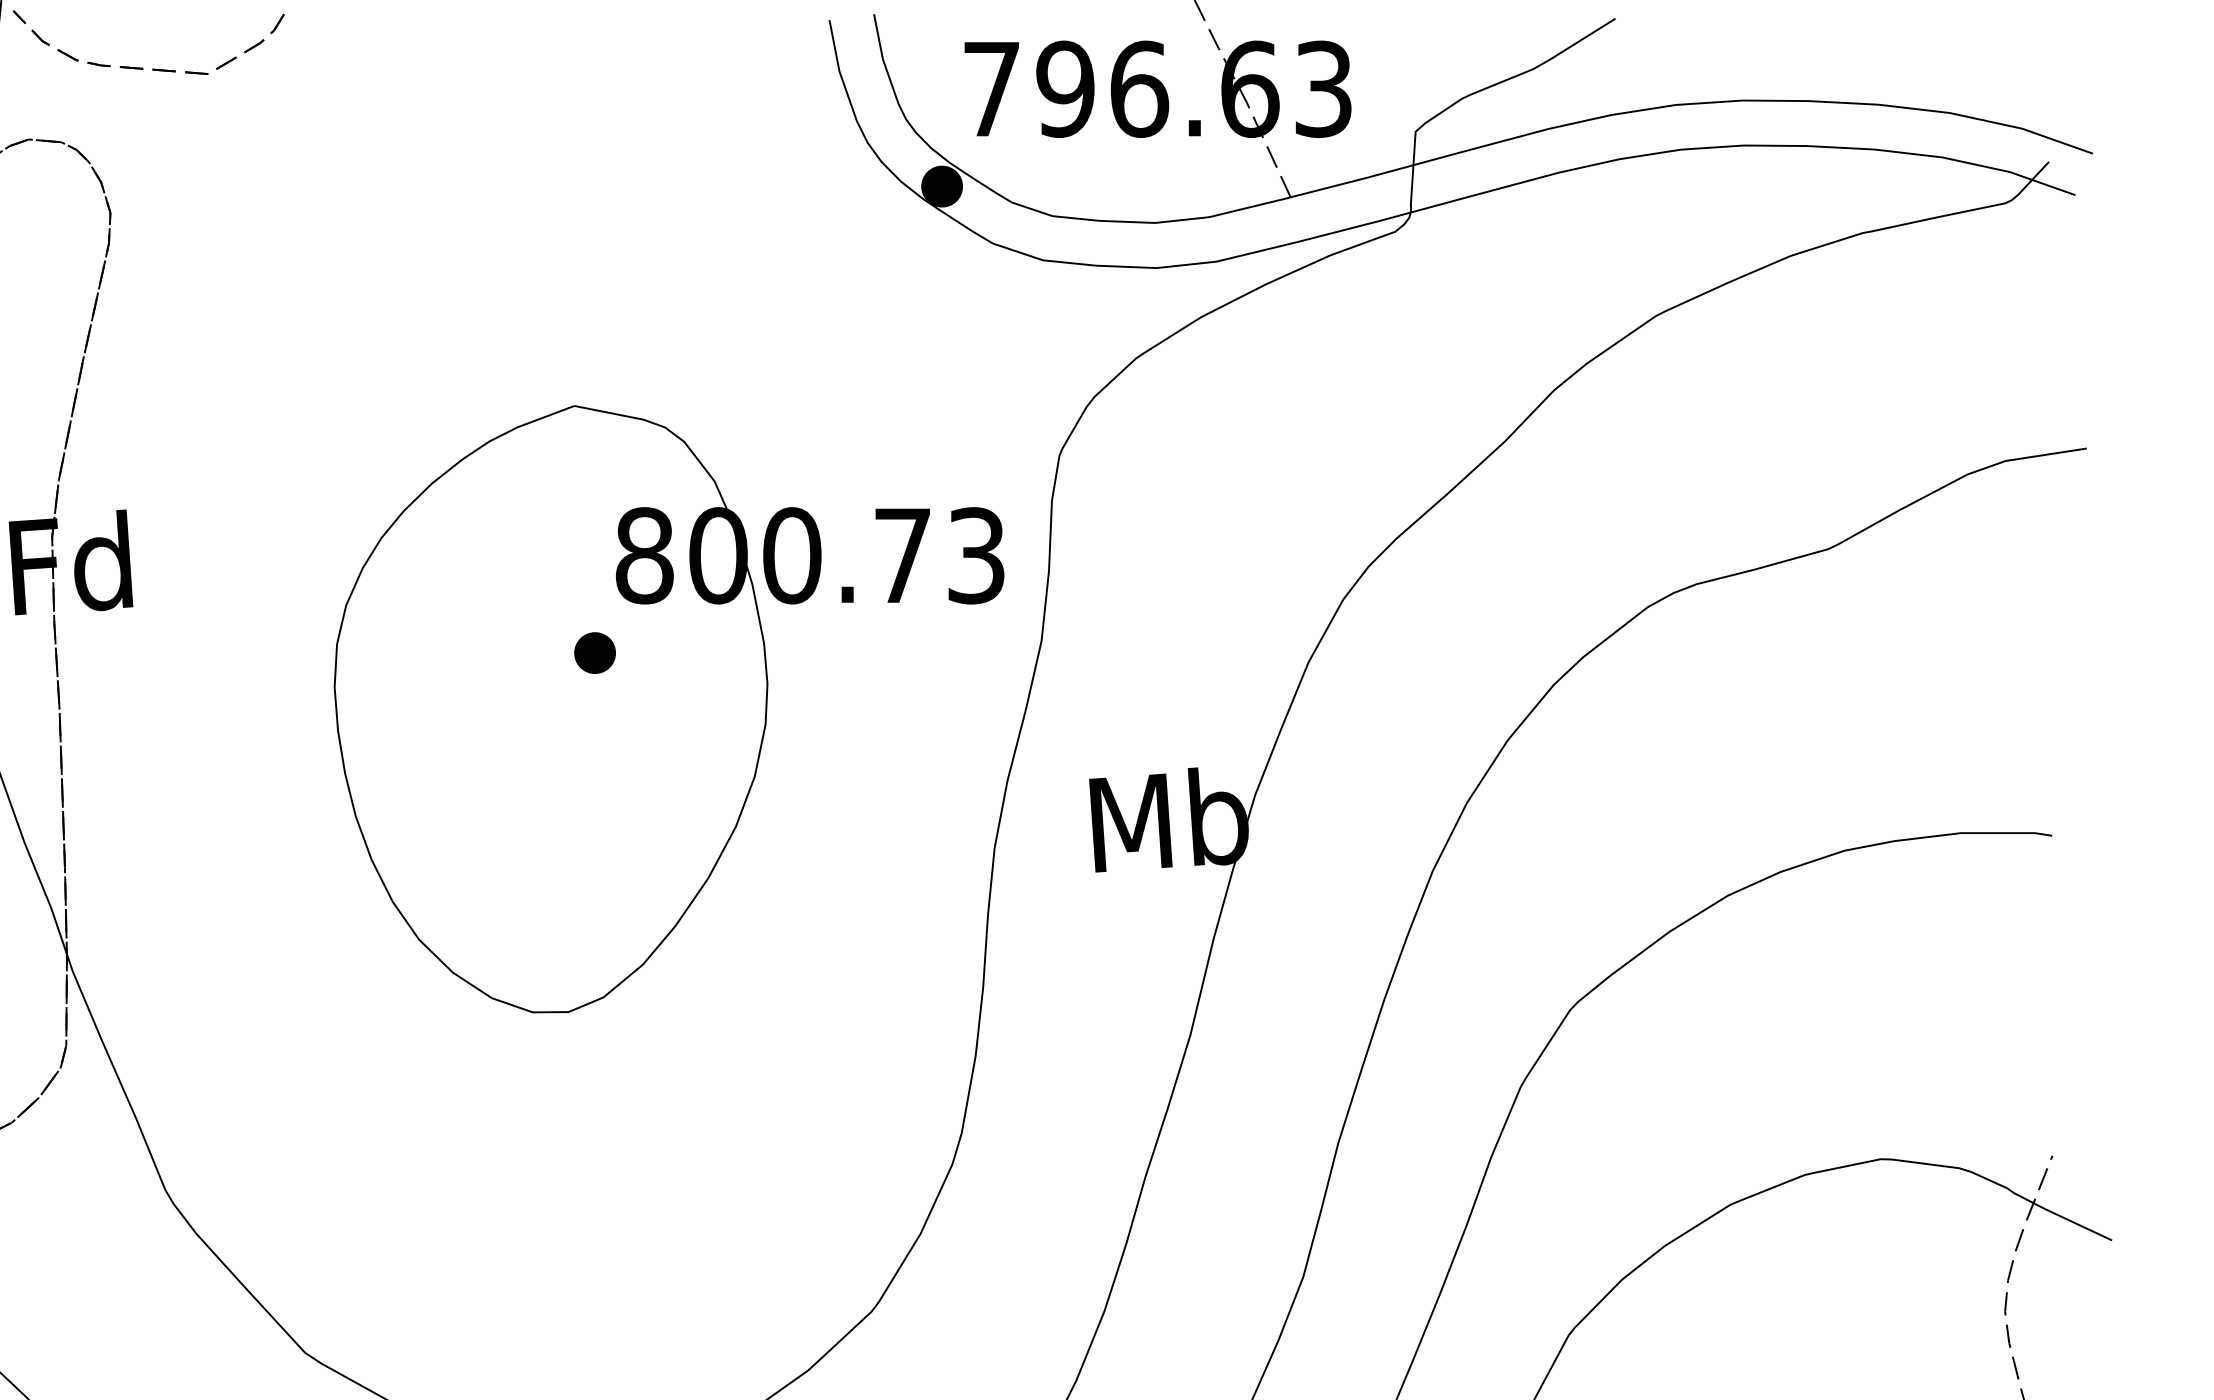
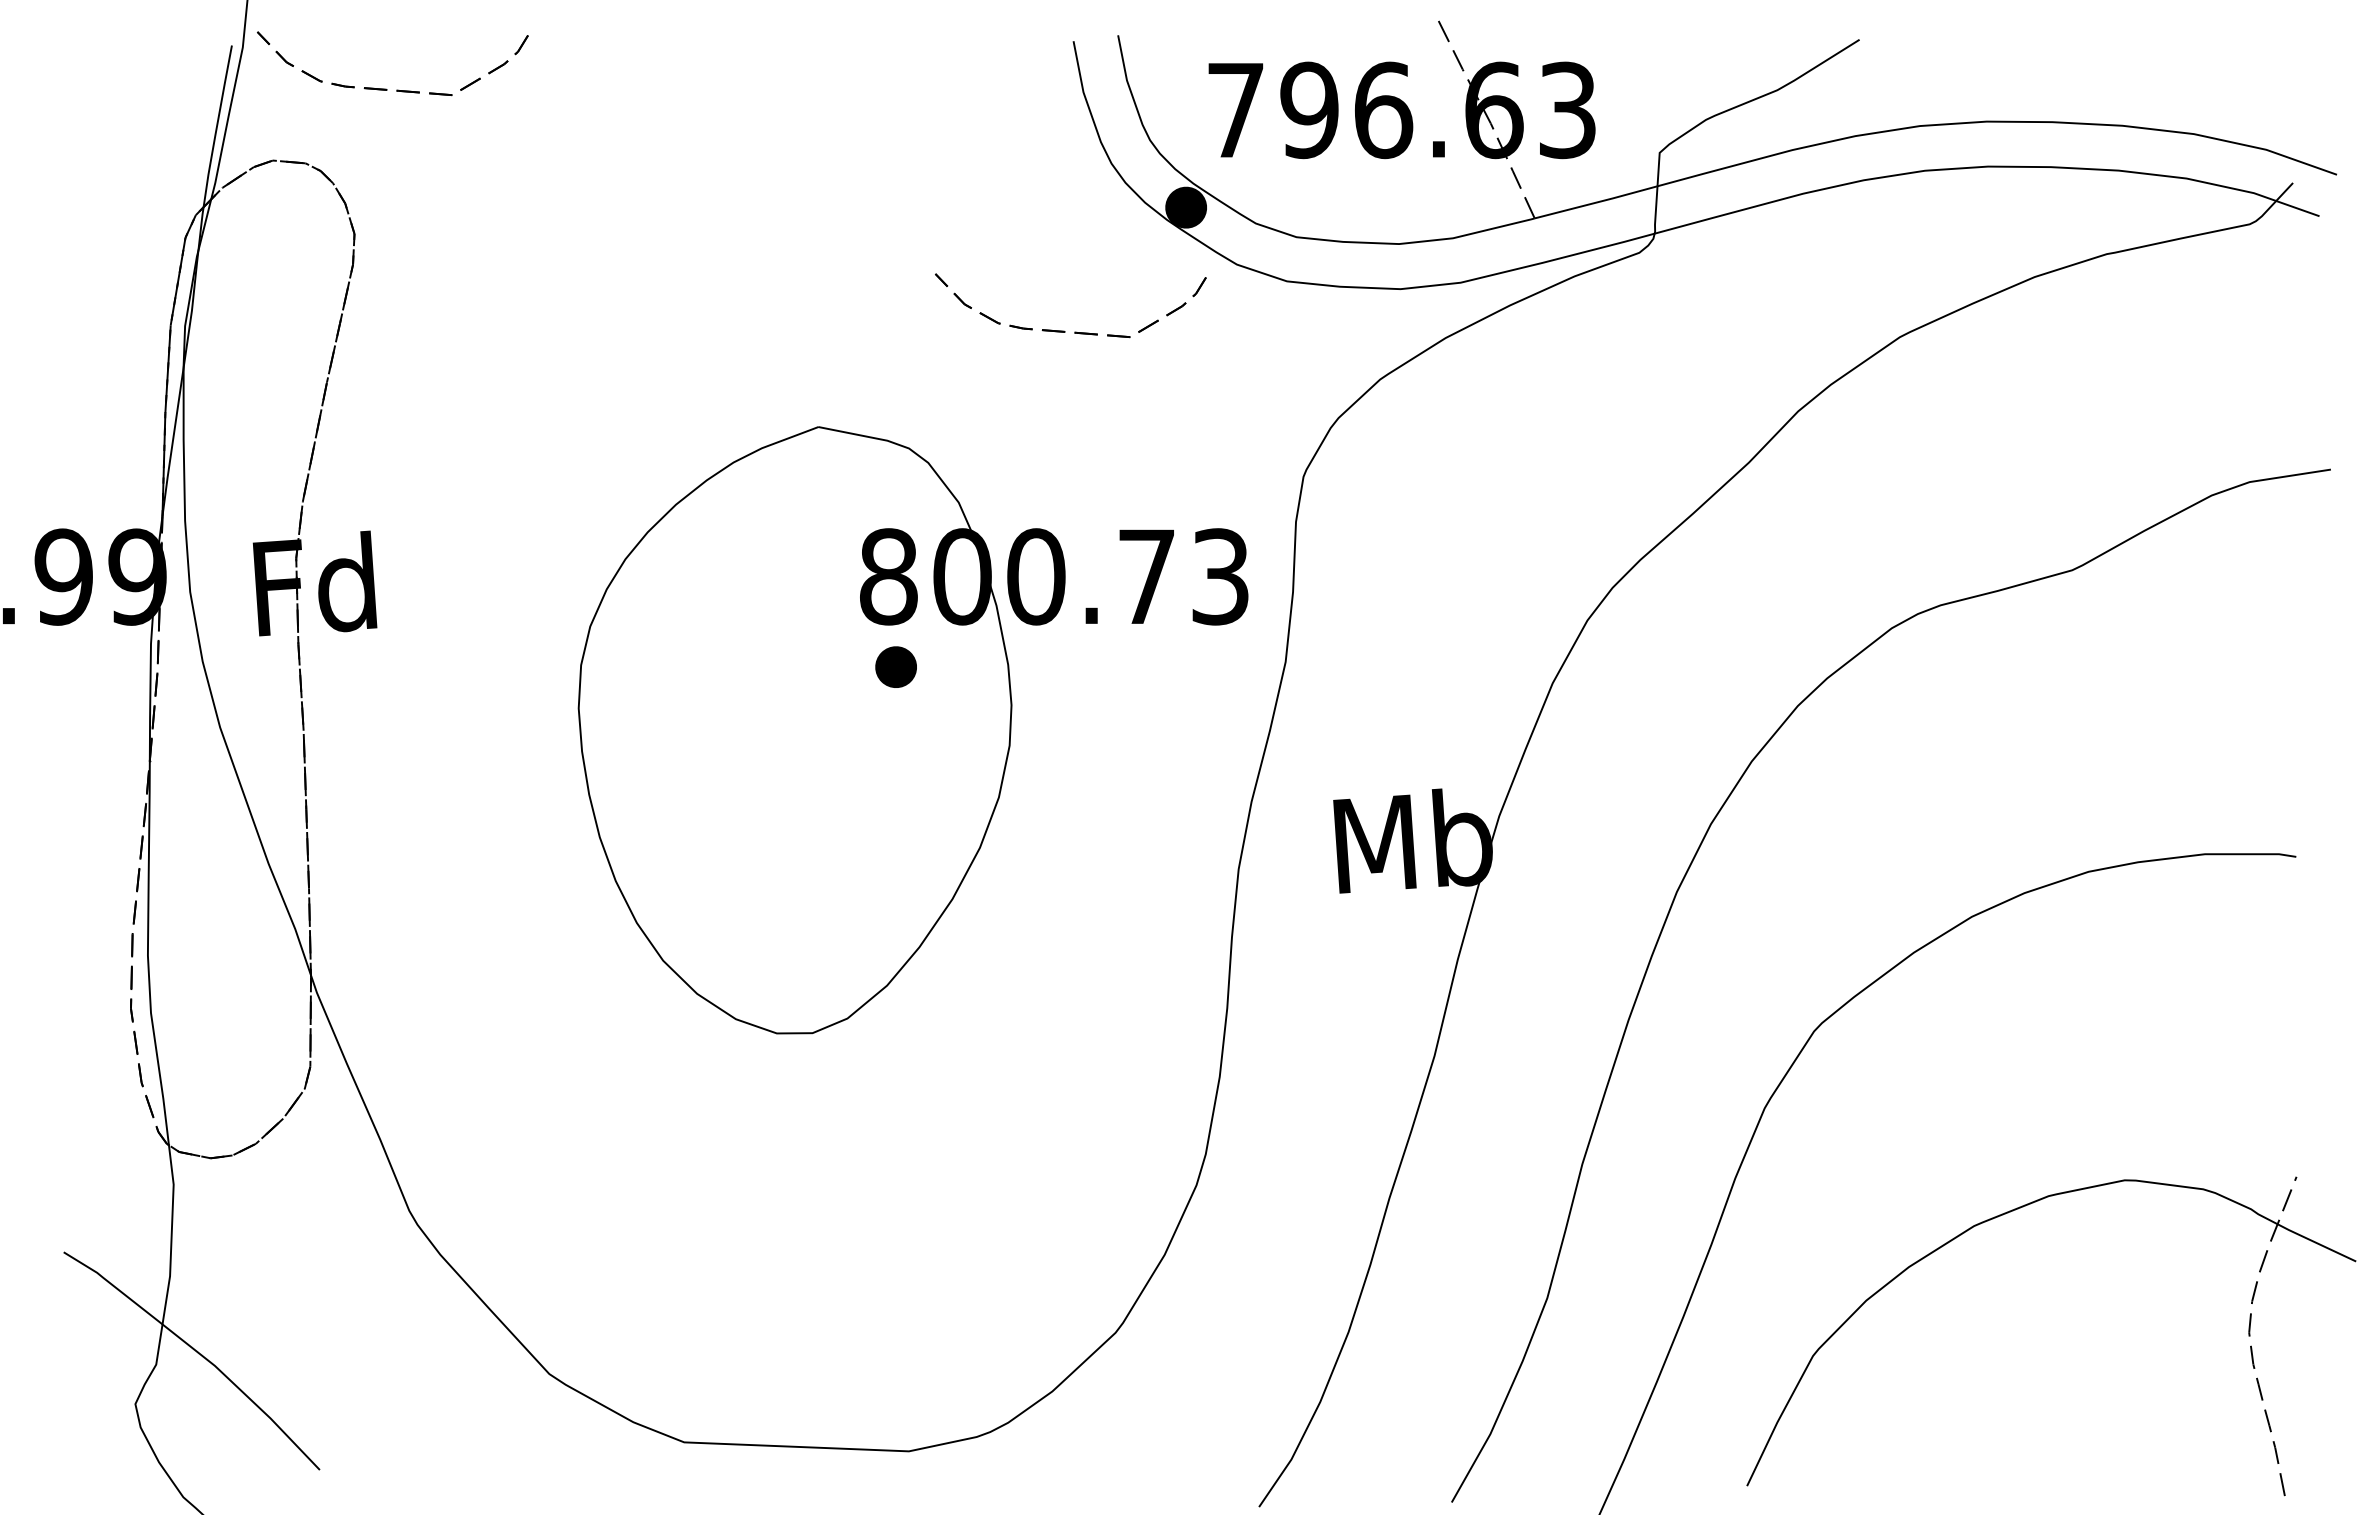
part: (820, 309) -> (1064, 330), added
part: (594, 652) -> (895, 666), moved

